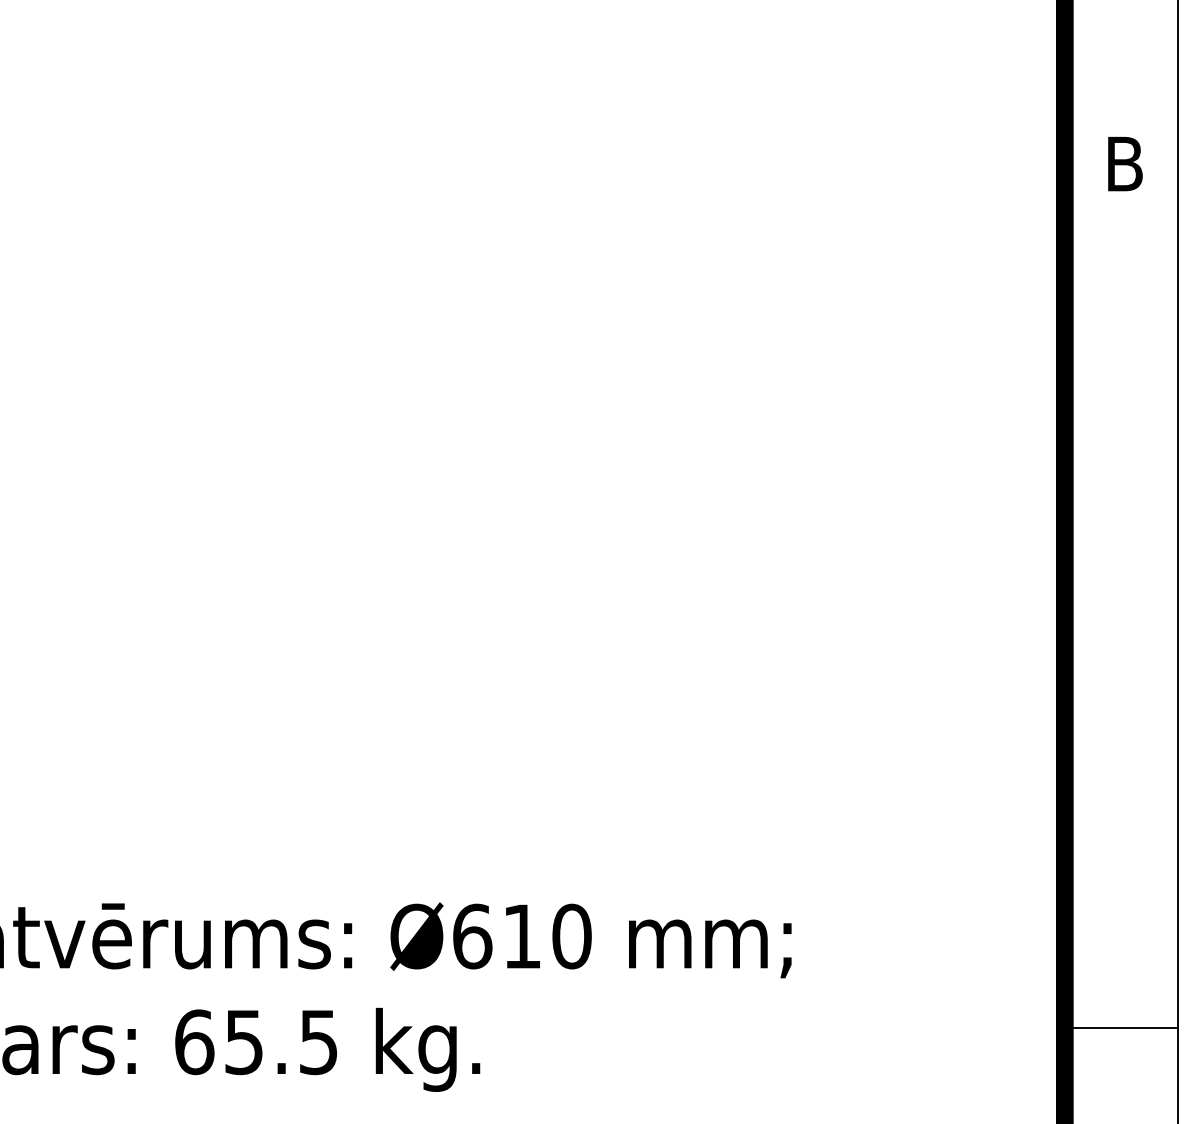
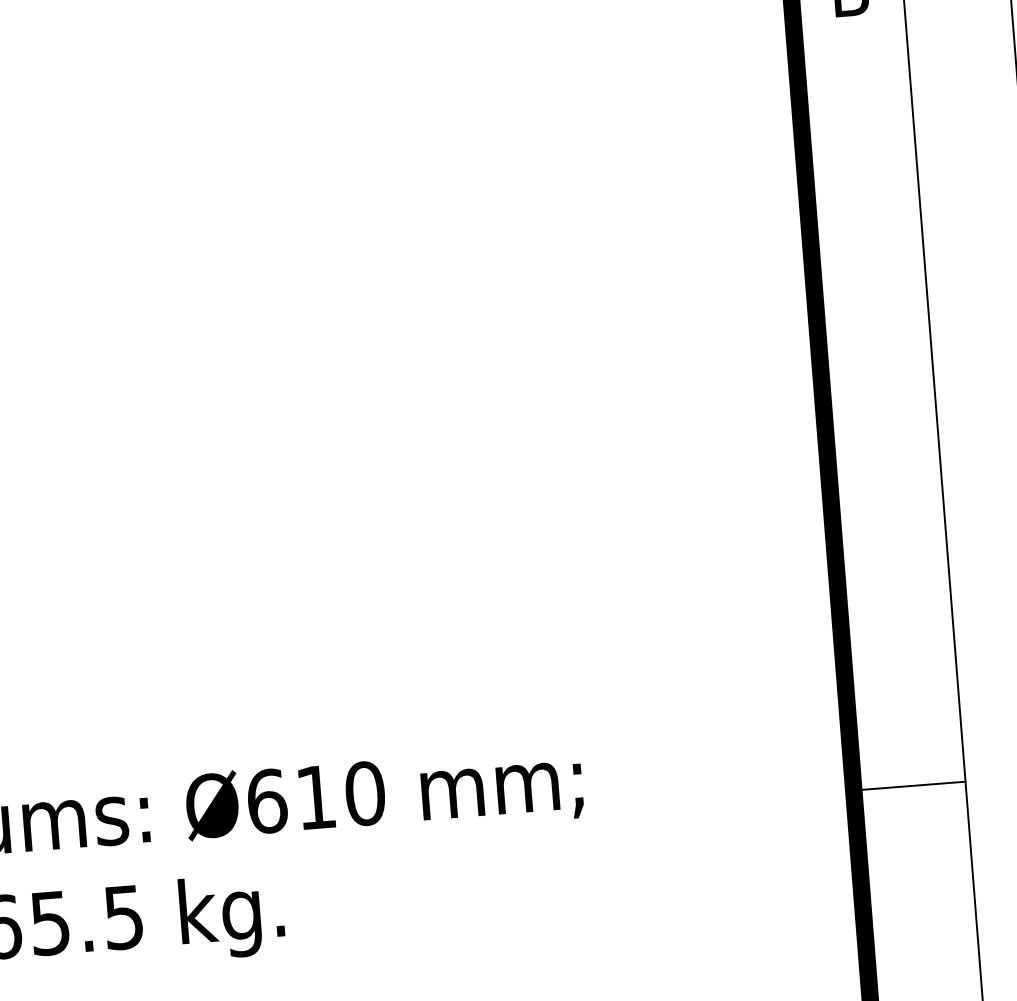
line: (1124, 1028) -> (912, 786), moved

